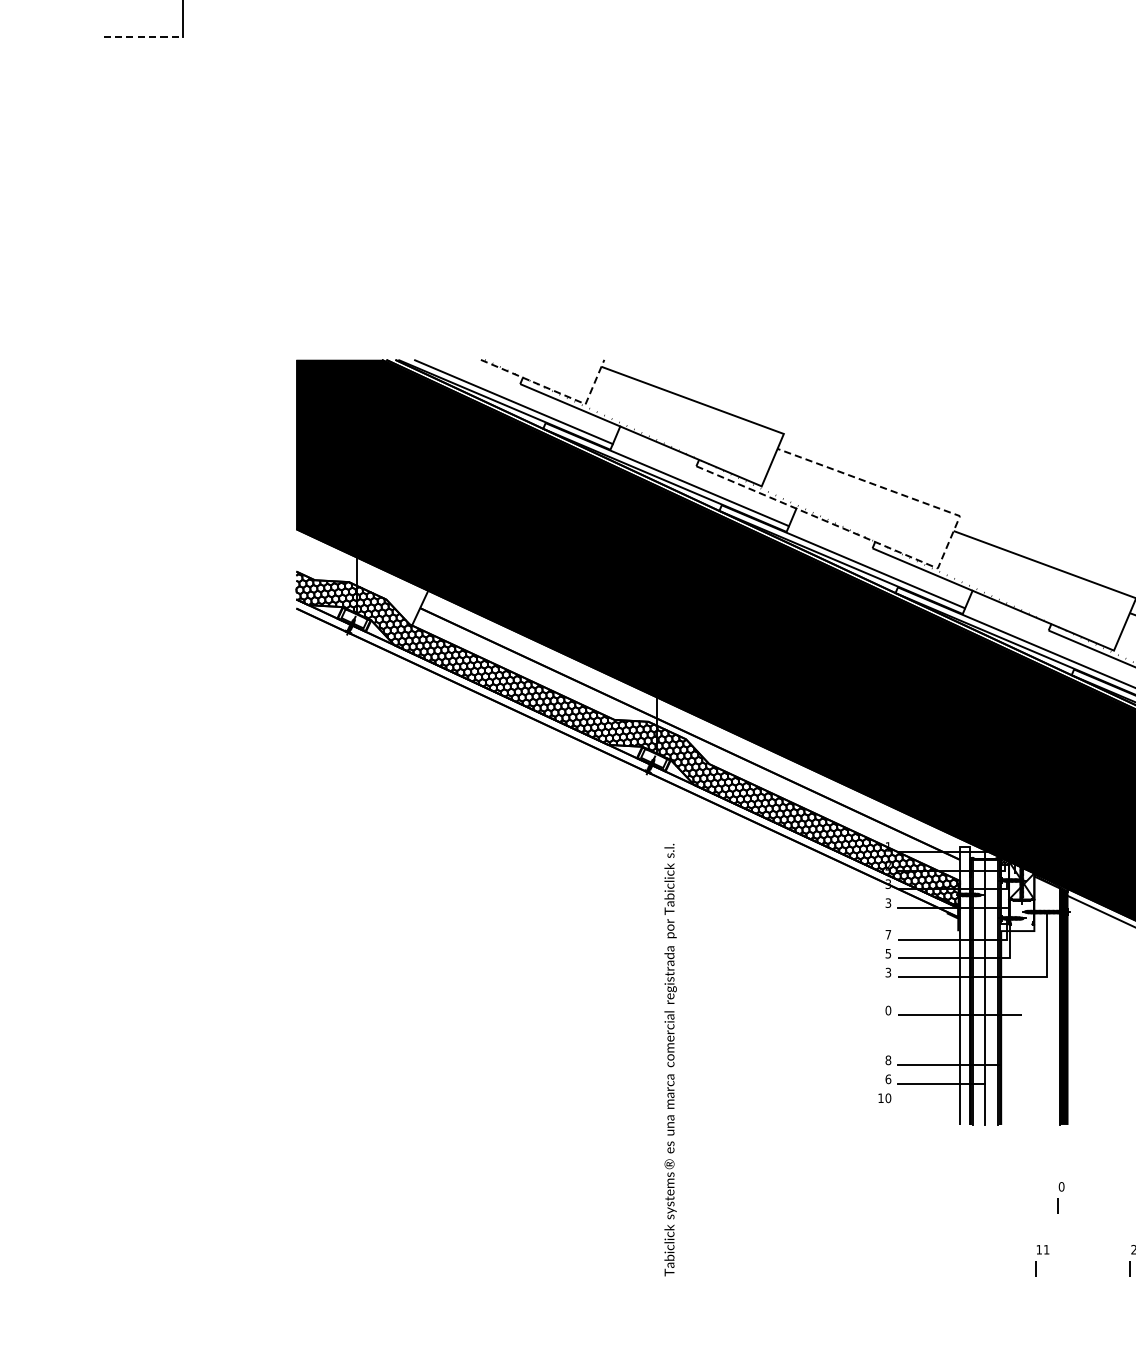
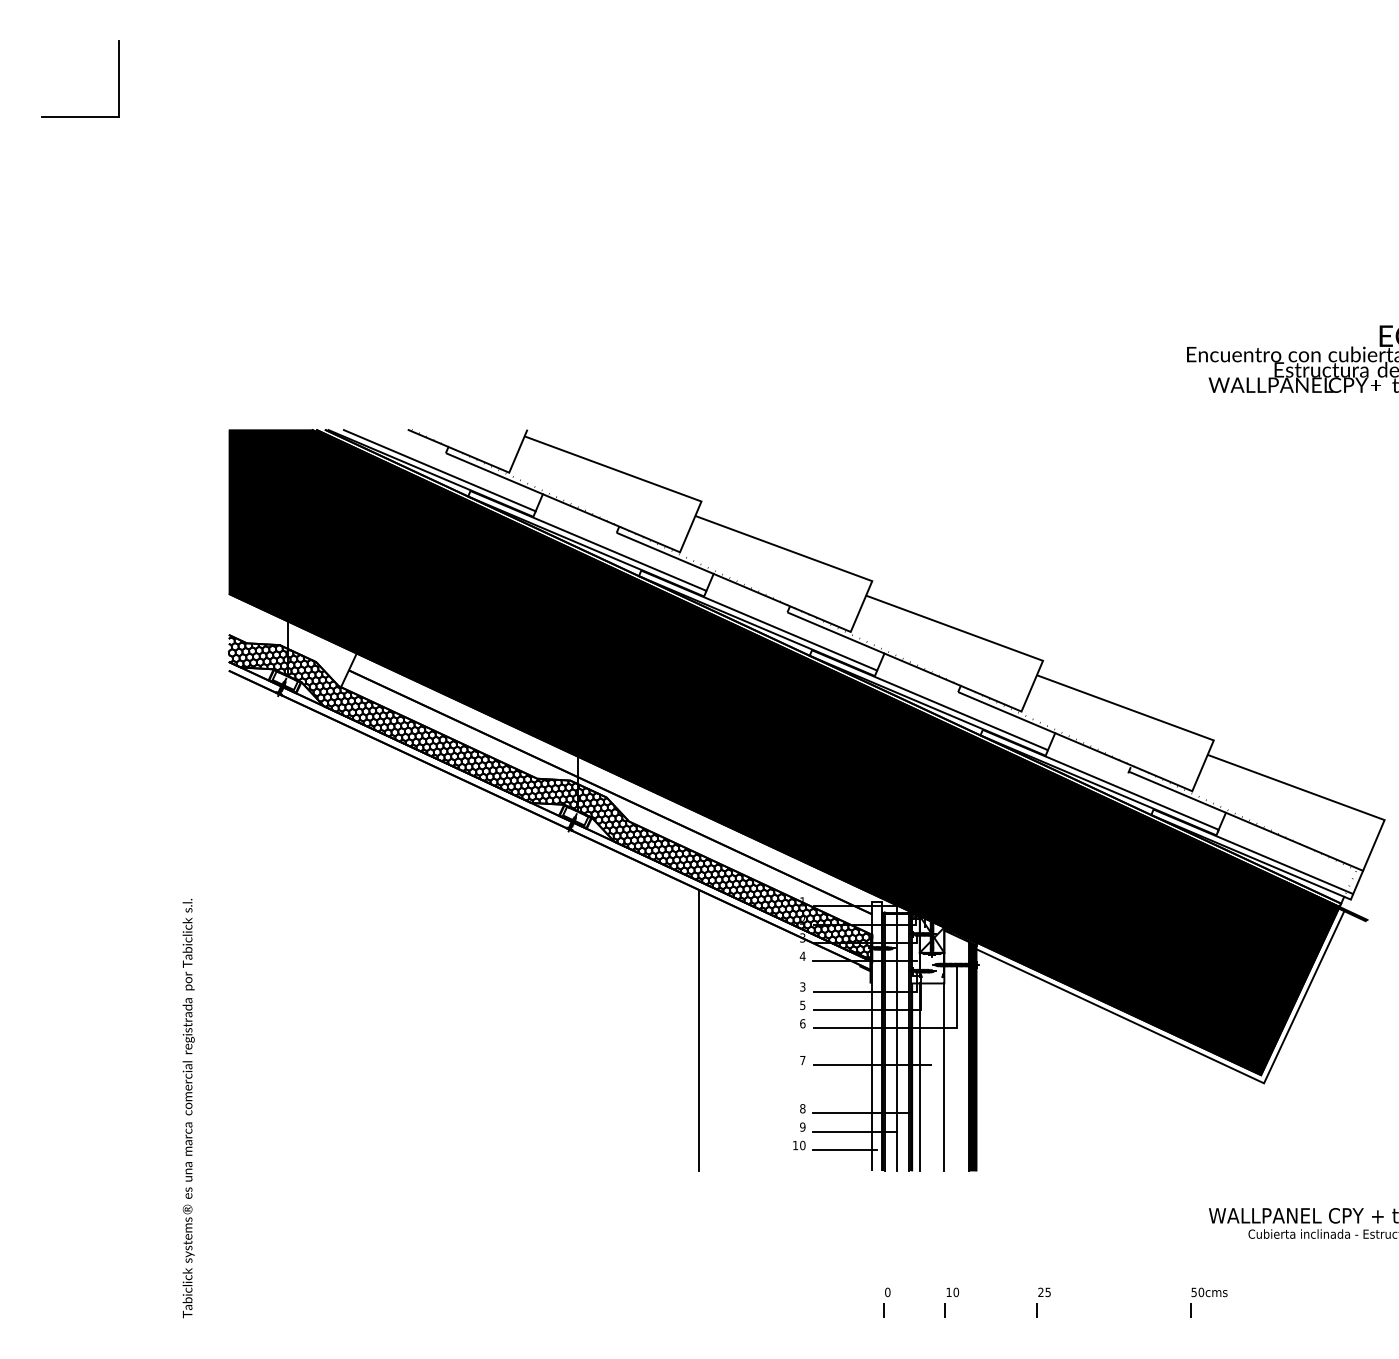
line: (143, 37) -> (80, 117), dashed -> solid
line: (555, 391) -> (480, 460), dashed -> solid
line: (934, 567) -> (847, 630), dashed -> solid
text: (888, 903) -> (802, 956), 3 -> 4
text: (888, 934) -> (802, 986), 7 -> 3
text: (888, 972) -> (802, 1023), 3 -> 6
line: (781, 979) -> (699, 1030), added
text: (888, 1010) -> (802, 1060), 0 -> 7
line: (1008, 1028) -> (919, 1077), added
line: (1034, 1028) -> (944, 1077), added
text: (670, 1060) -> (188, 1108), moved
text: (888, 1078) -> (802, 1126), 6 -> 9
line: (931, 1103) -> (844, 1150), added
part: (1060, 1197) -> (886, 1302), moved
text: (1046, 1249) -> (956, 1292), 11 -> 10

